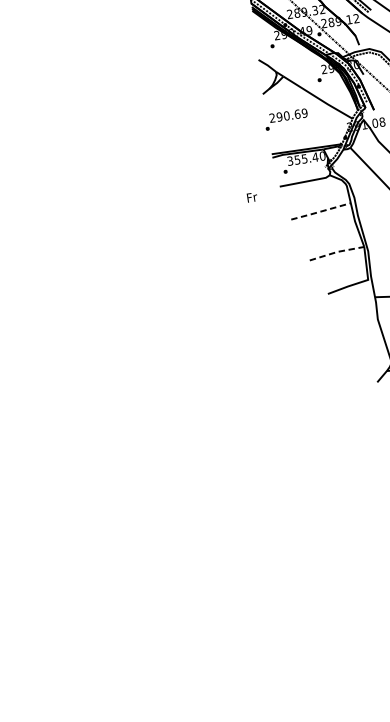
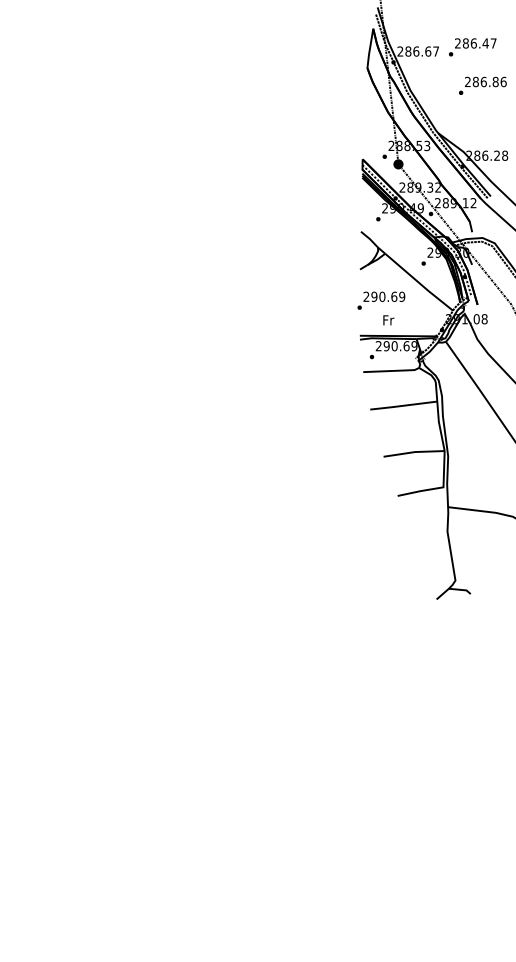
text: (306, 158) -> (396, 346), 355.40 -> 290.69
text: (252, 197) -> (388, 320), moved
line: (320, 211) -> (403, 405), dashed -> solid
line: (338, 252) -> (415, 452), dashed -> solid

